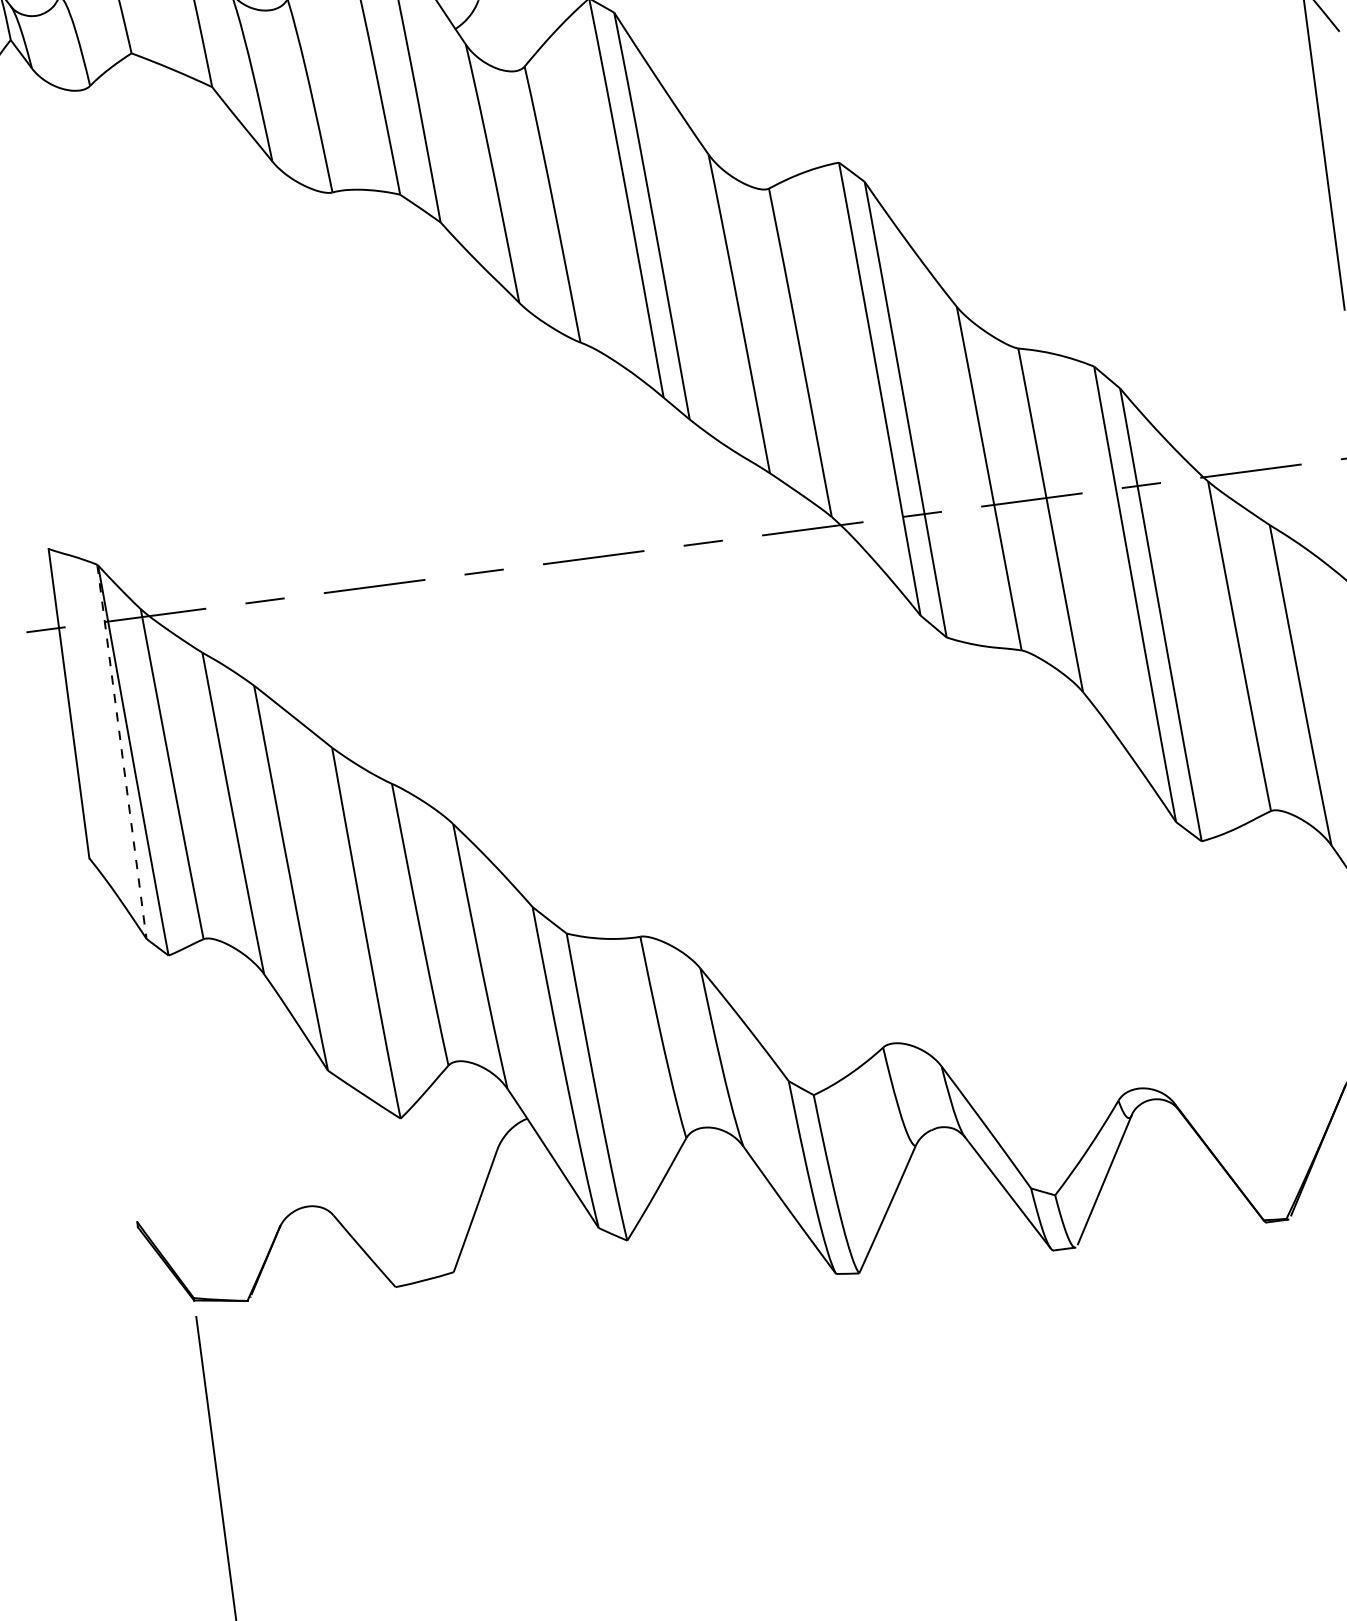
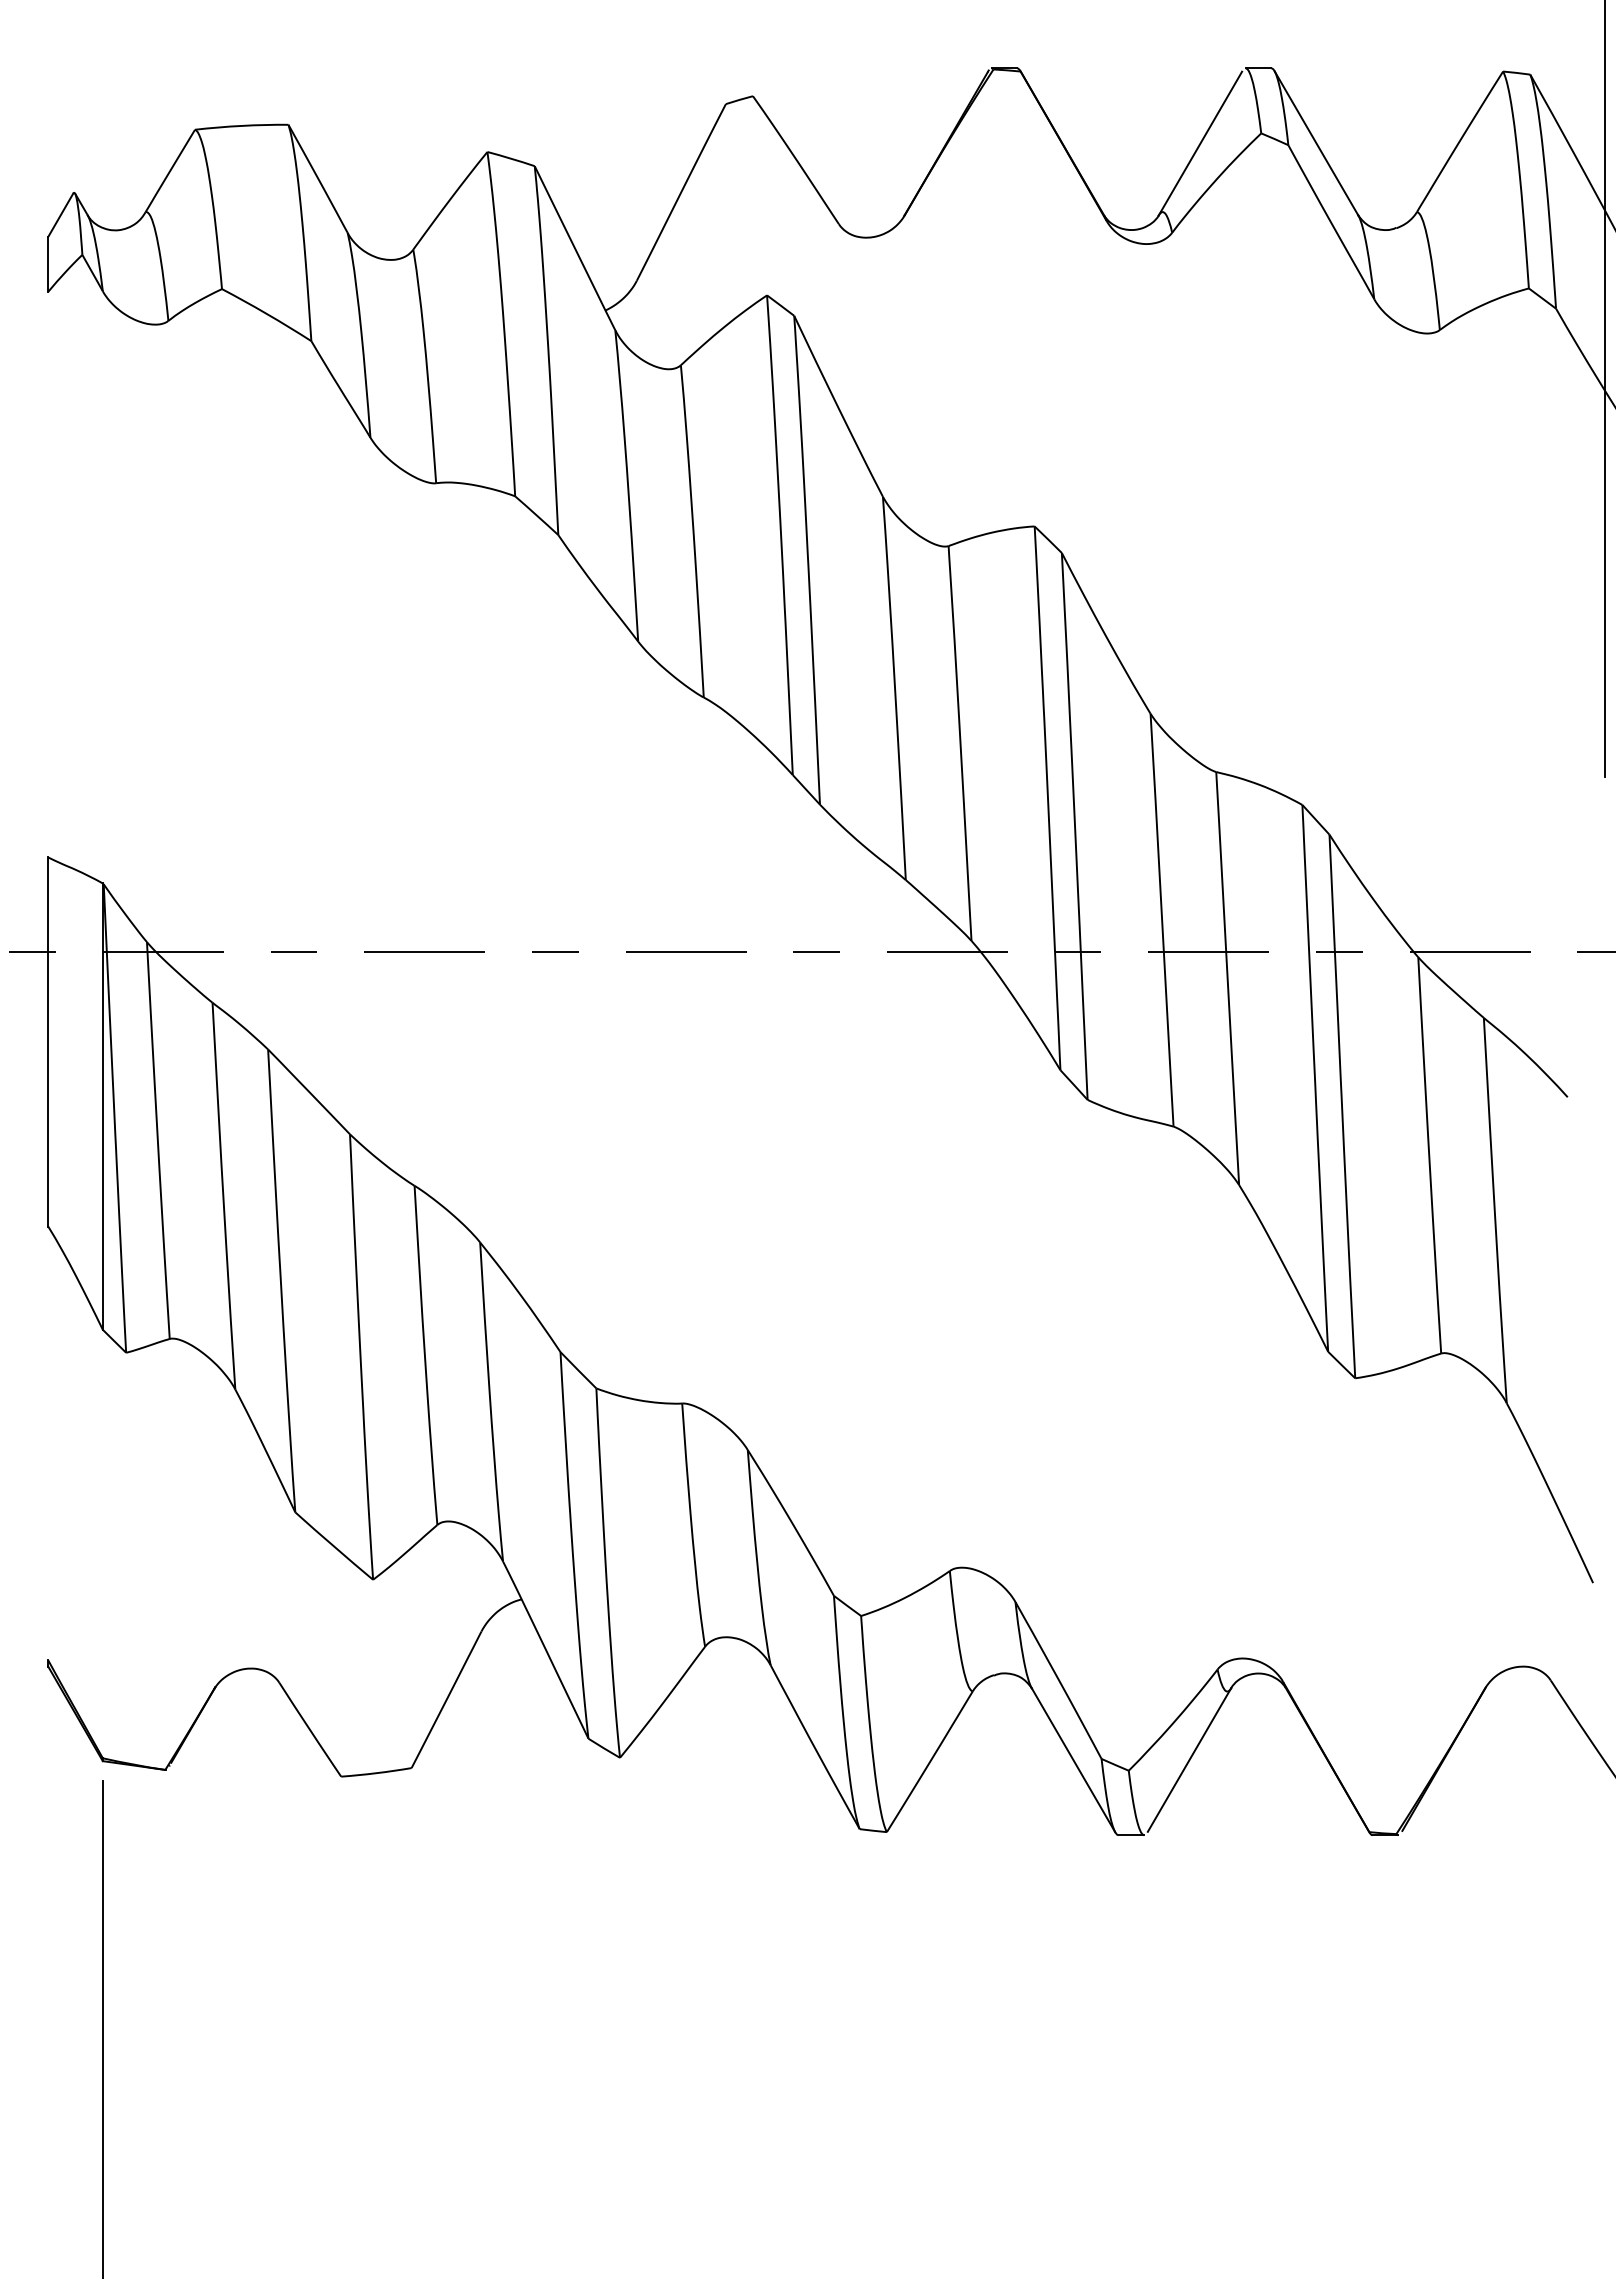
line: (121, 752) -> (102, 1107), dashed -> solid

